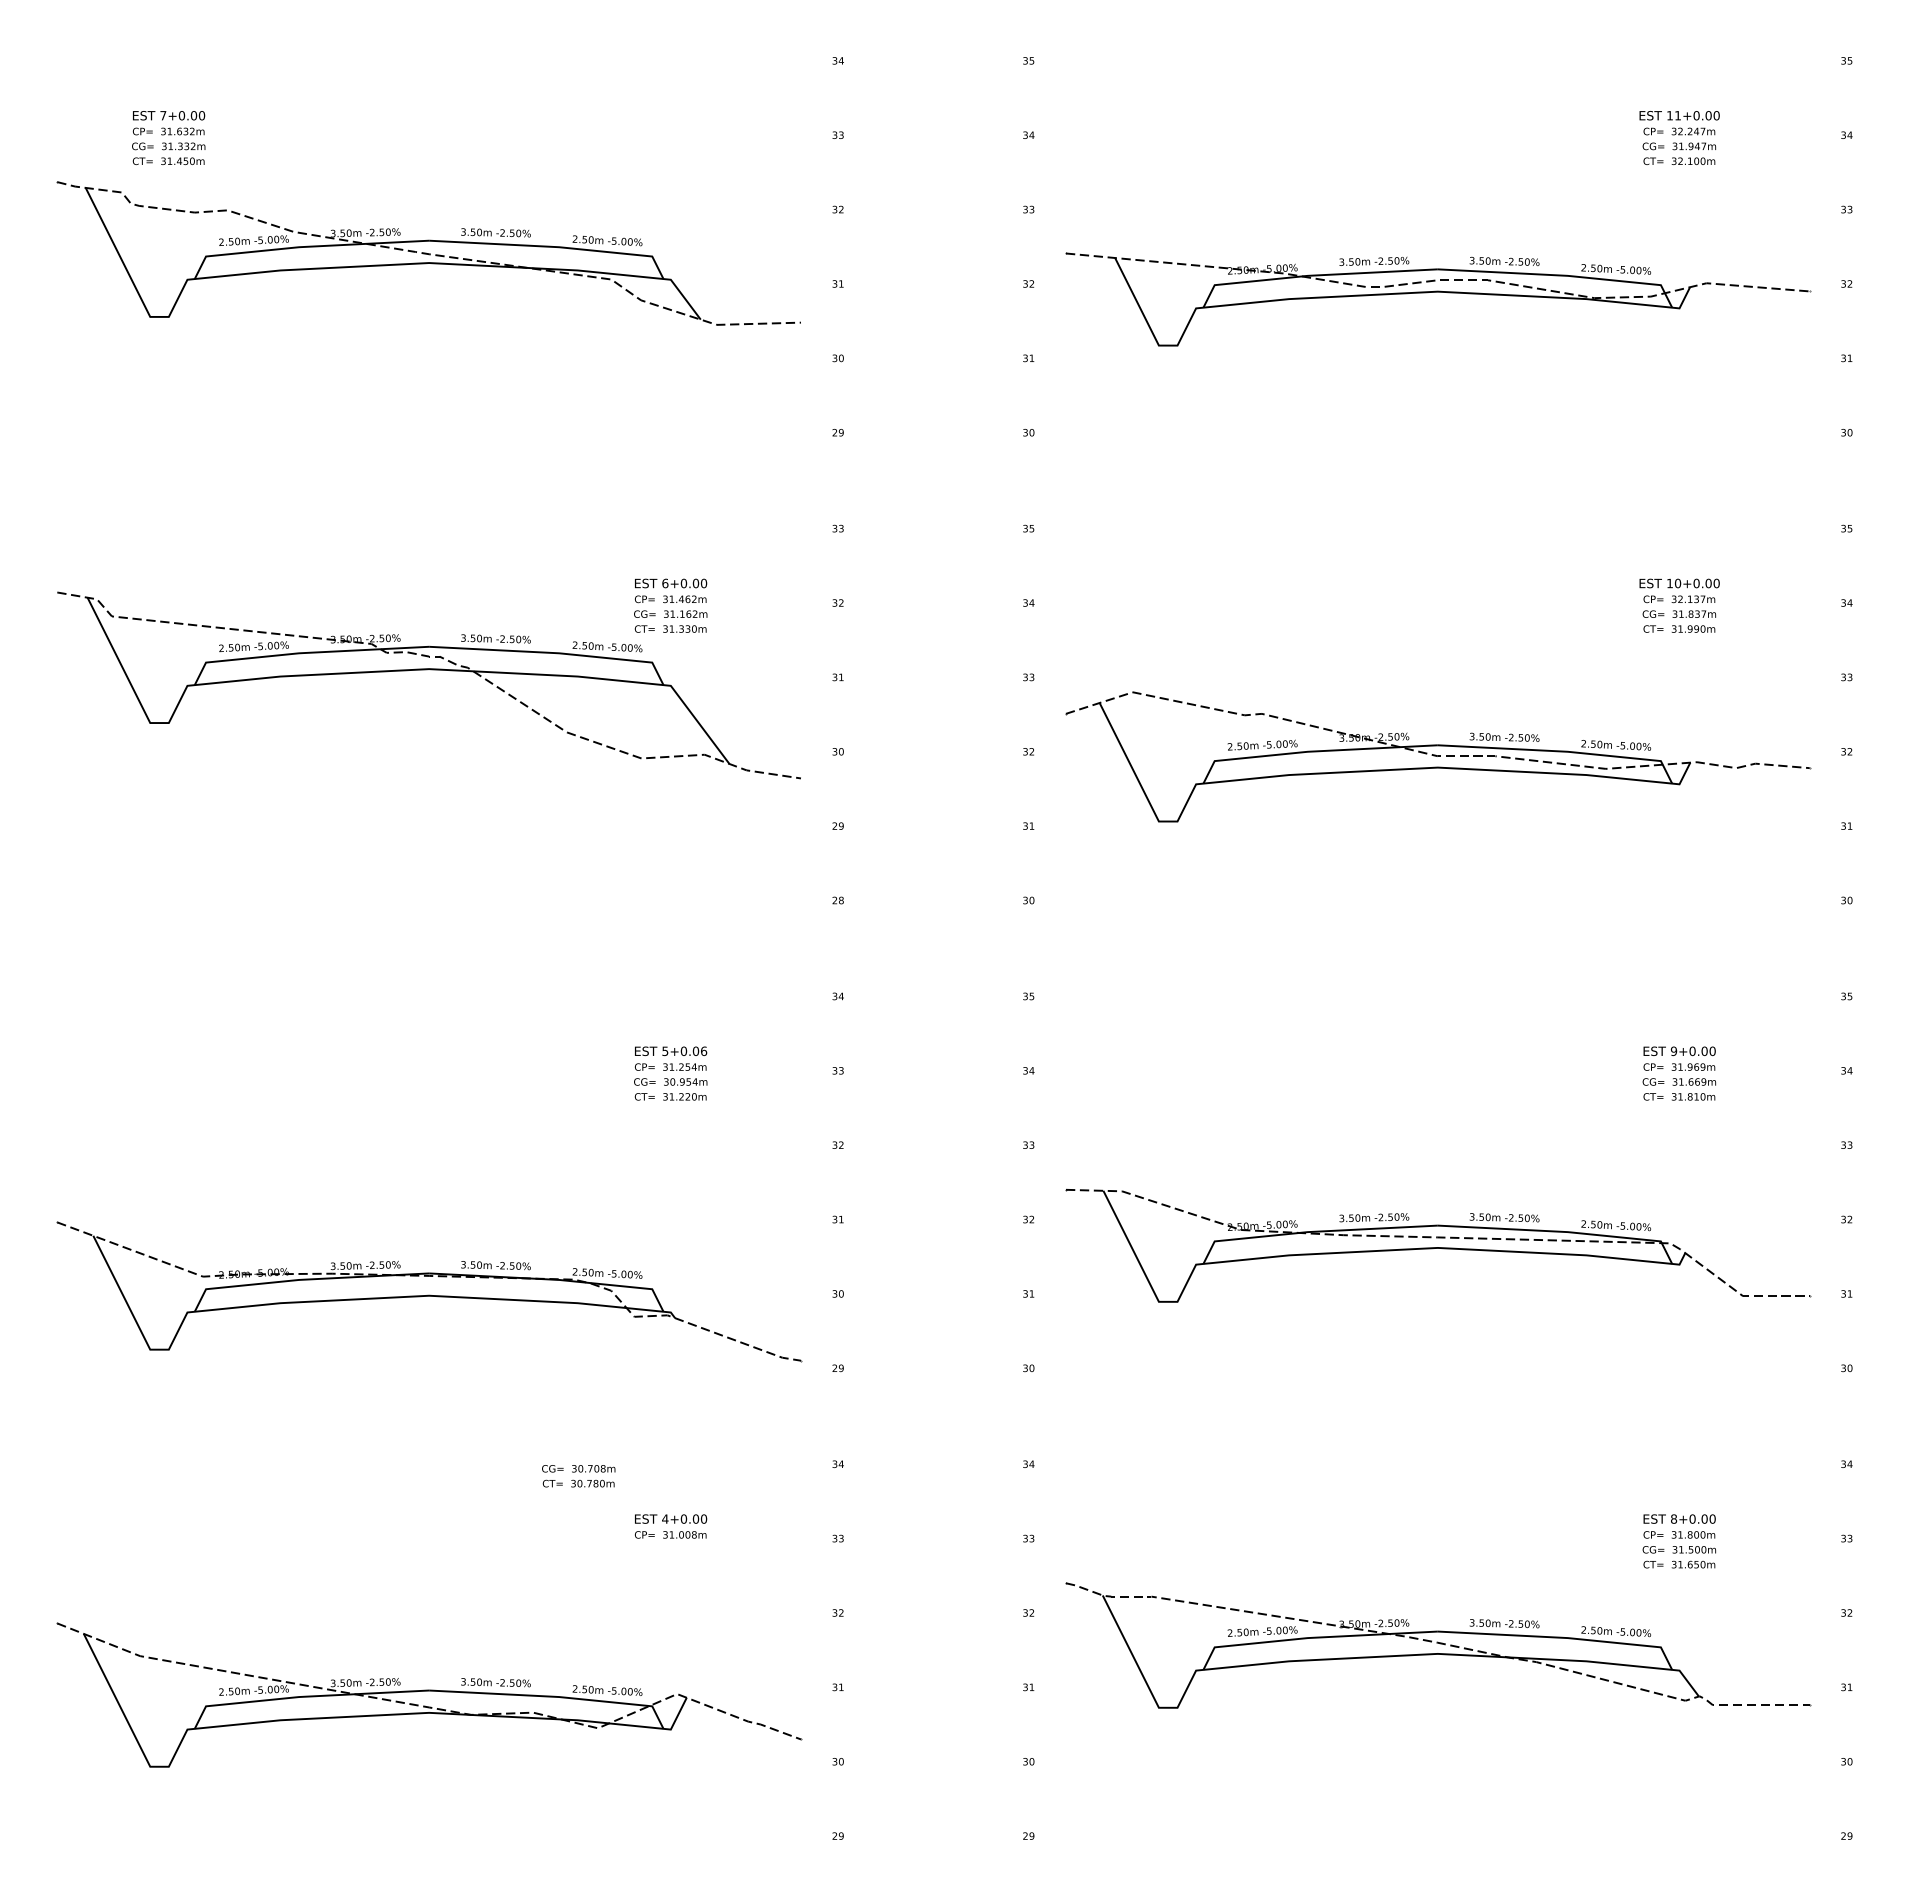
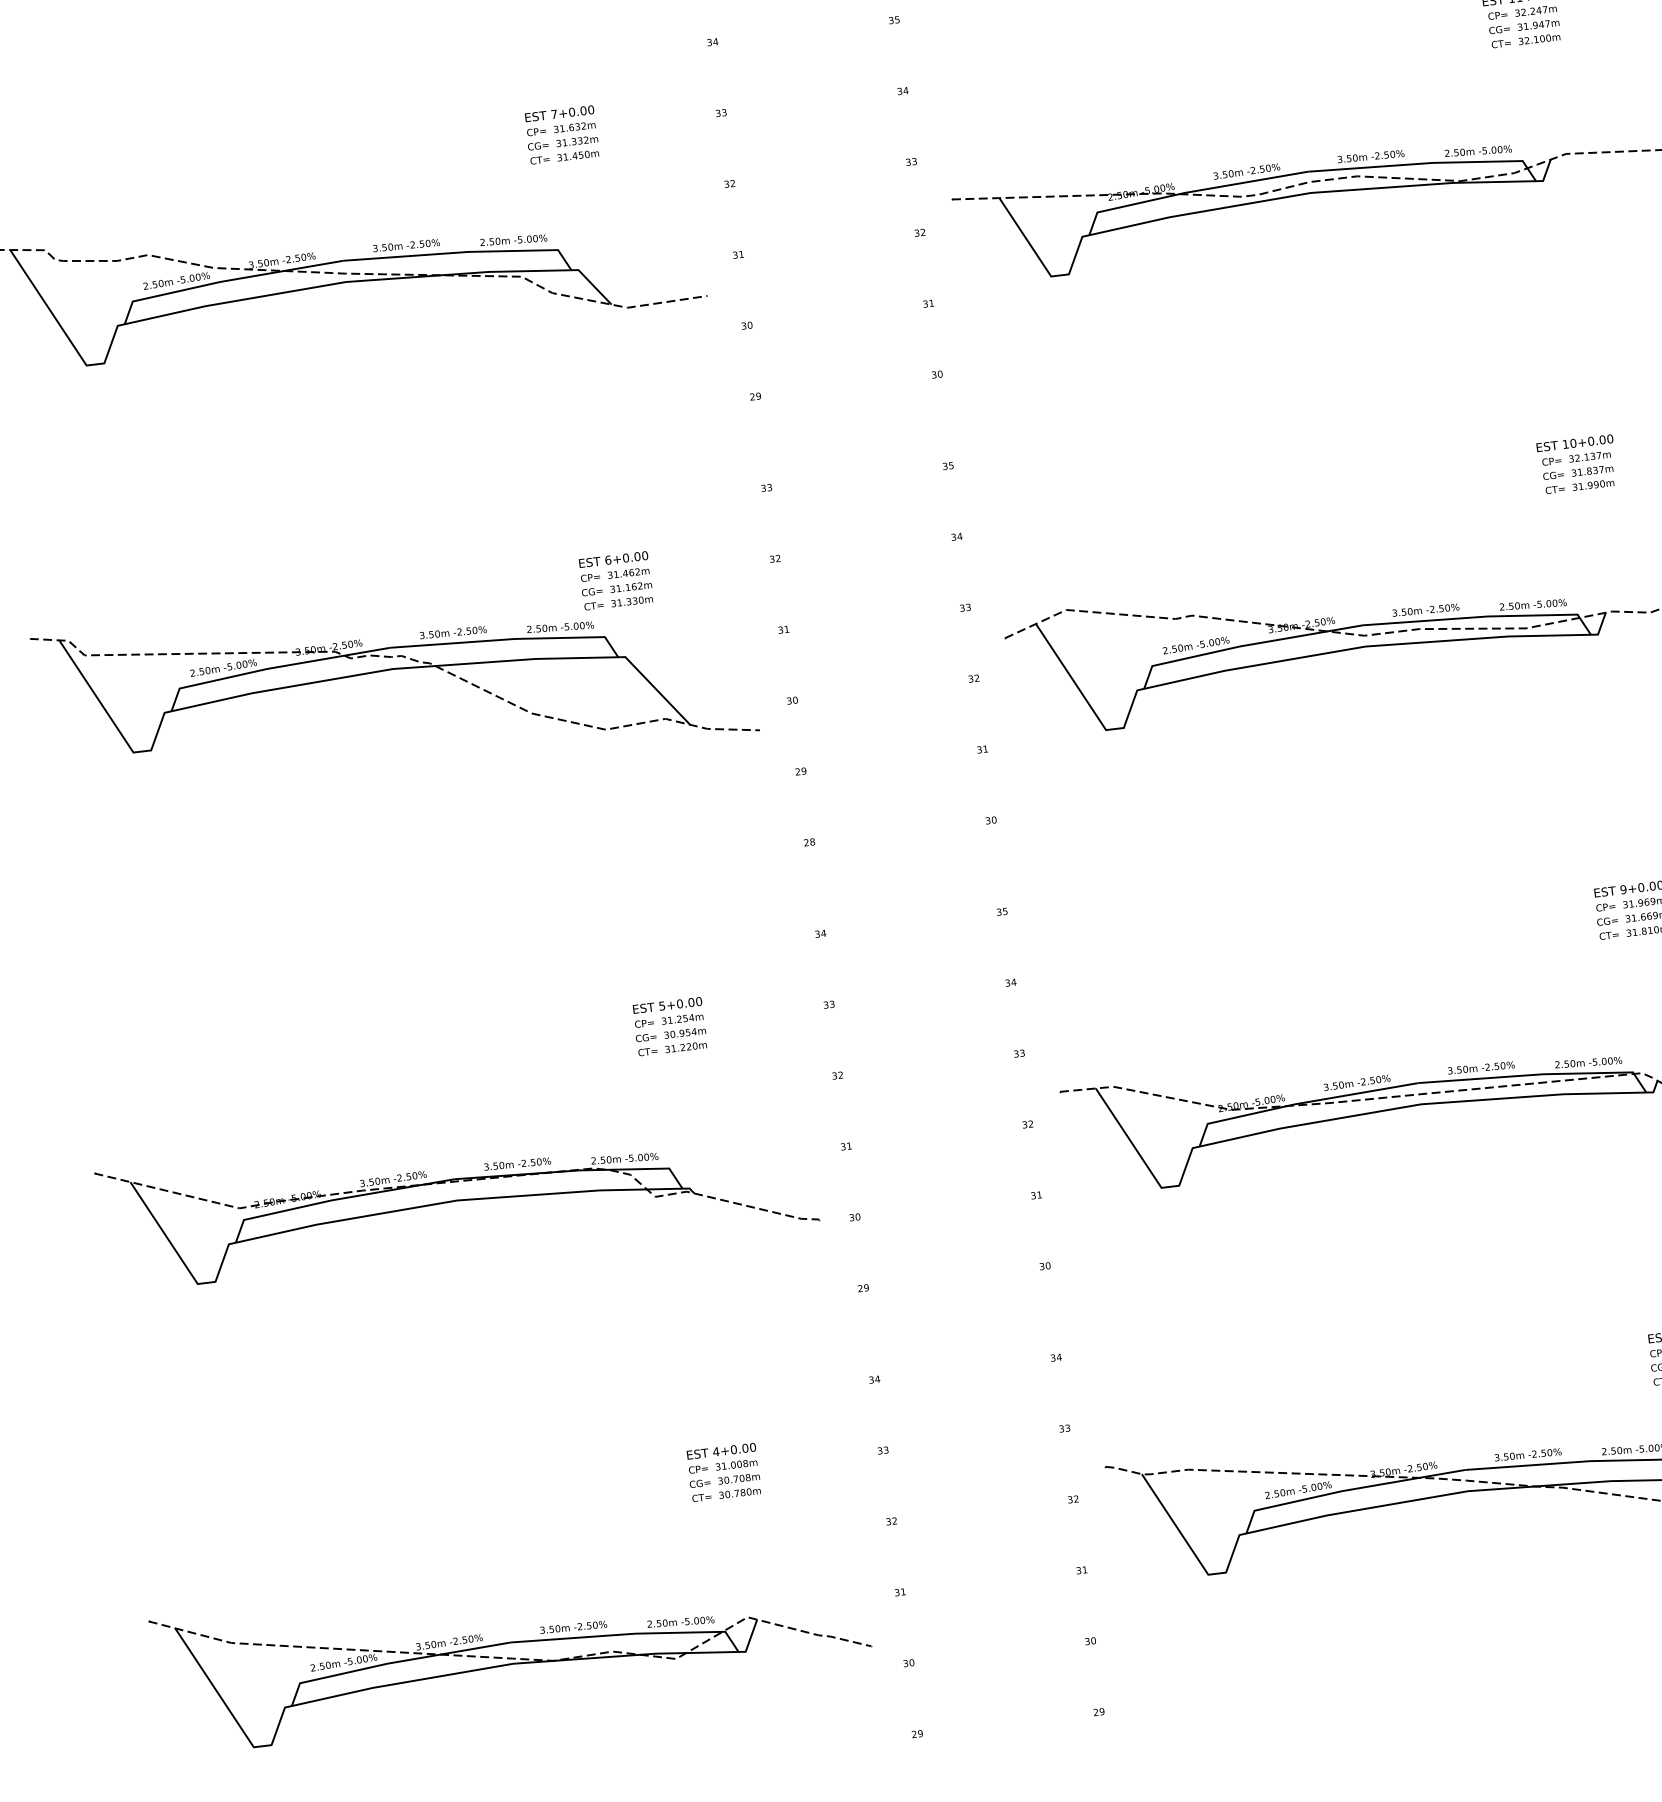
text: (168, 137) -> (561, 134), moved
text: (704, 1050) -> (699, 1000), 5+0.06 -> 5+0.00
part: (429, 1291) -> (457, 1196), moved
text: (578, 1476) -> (725, 1487), moved

